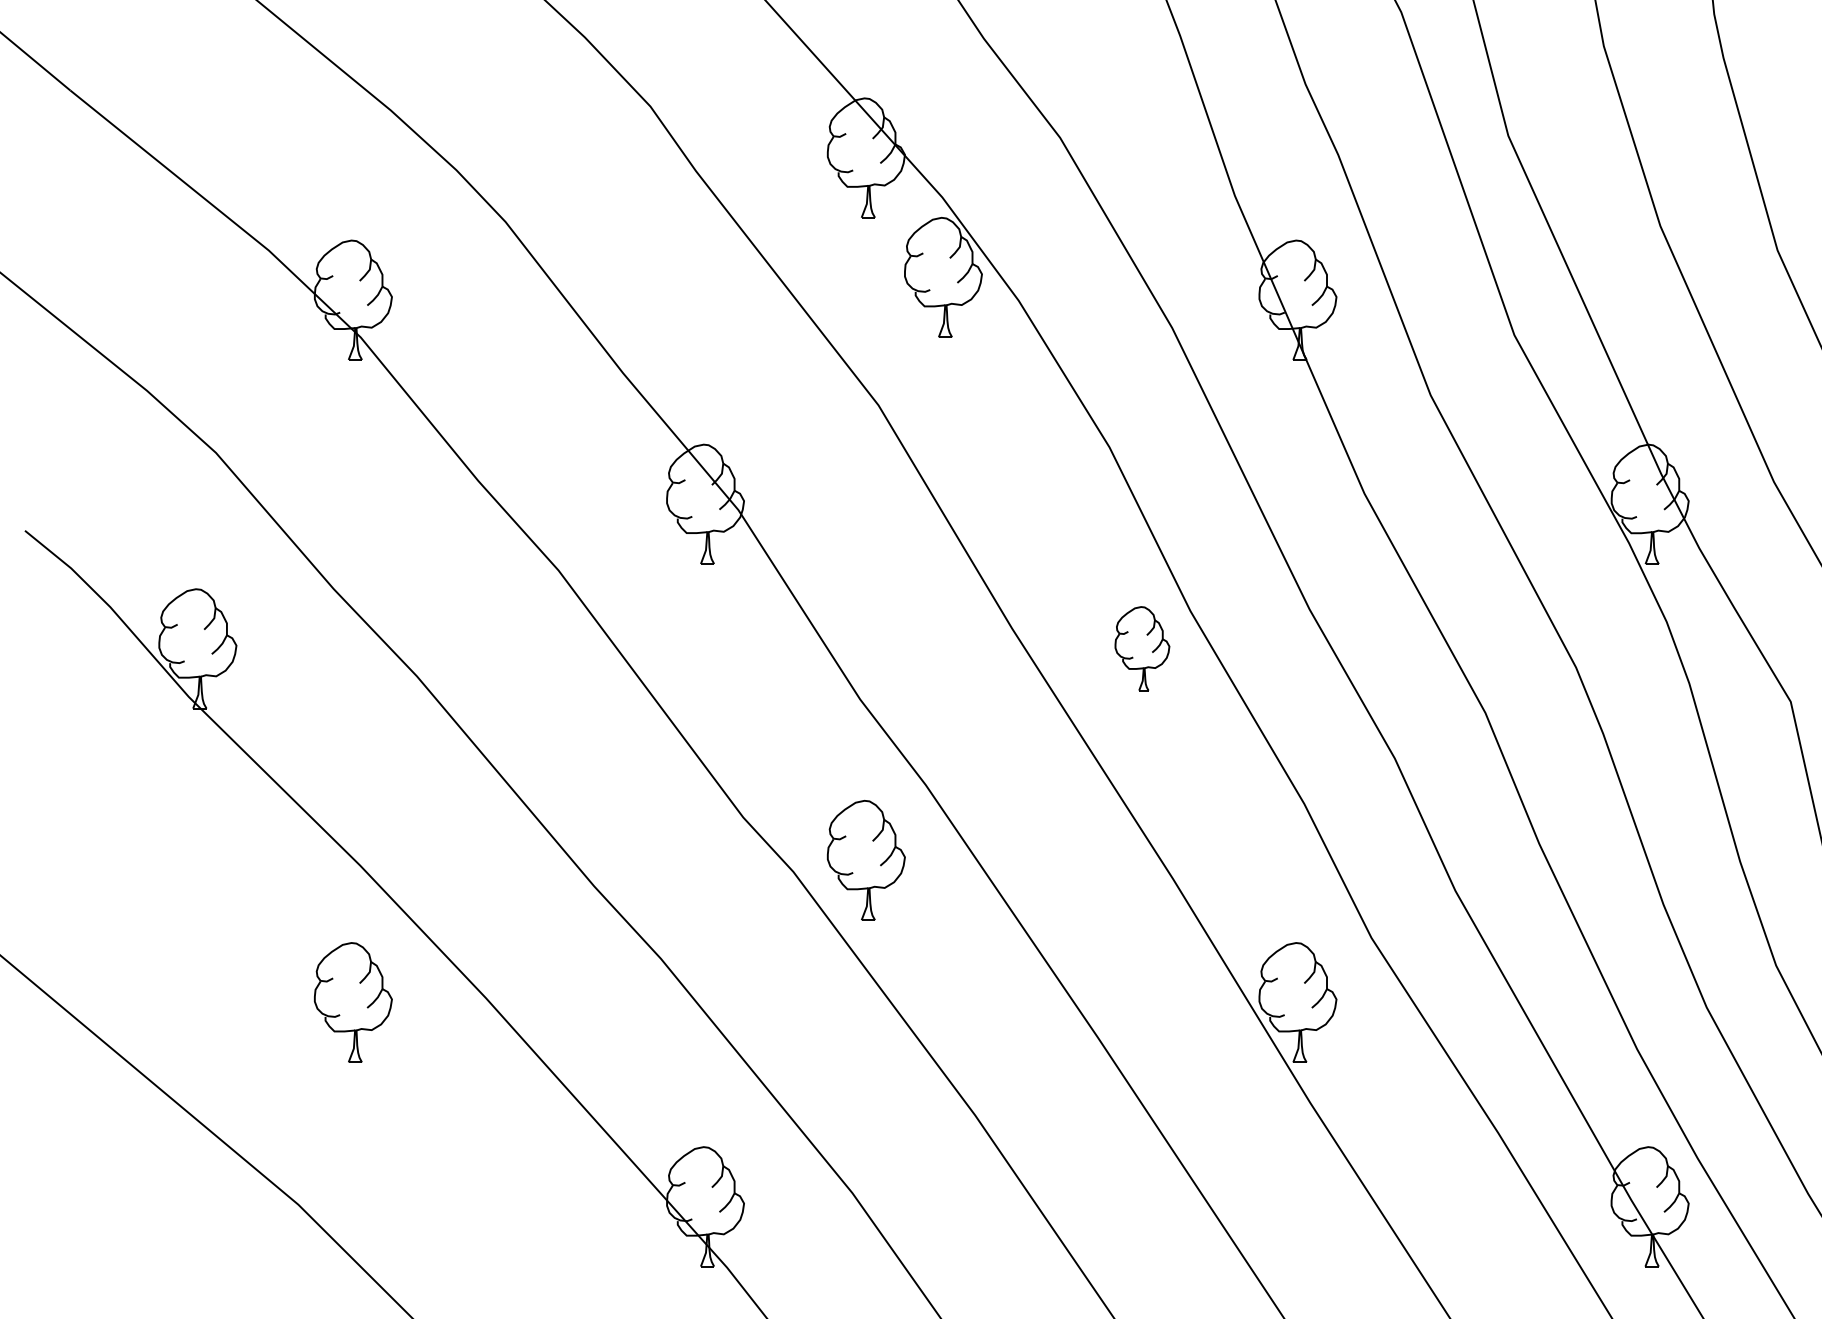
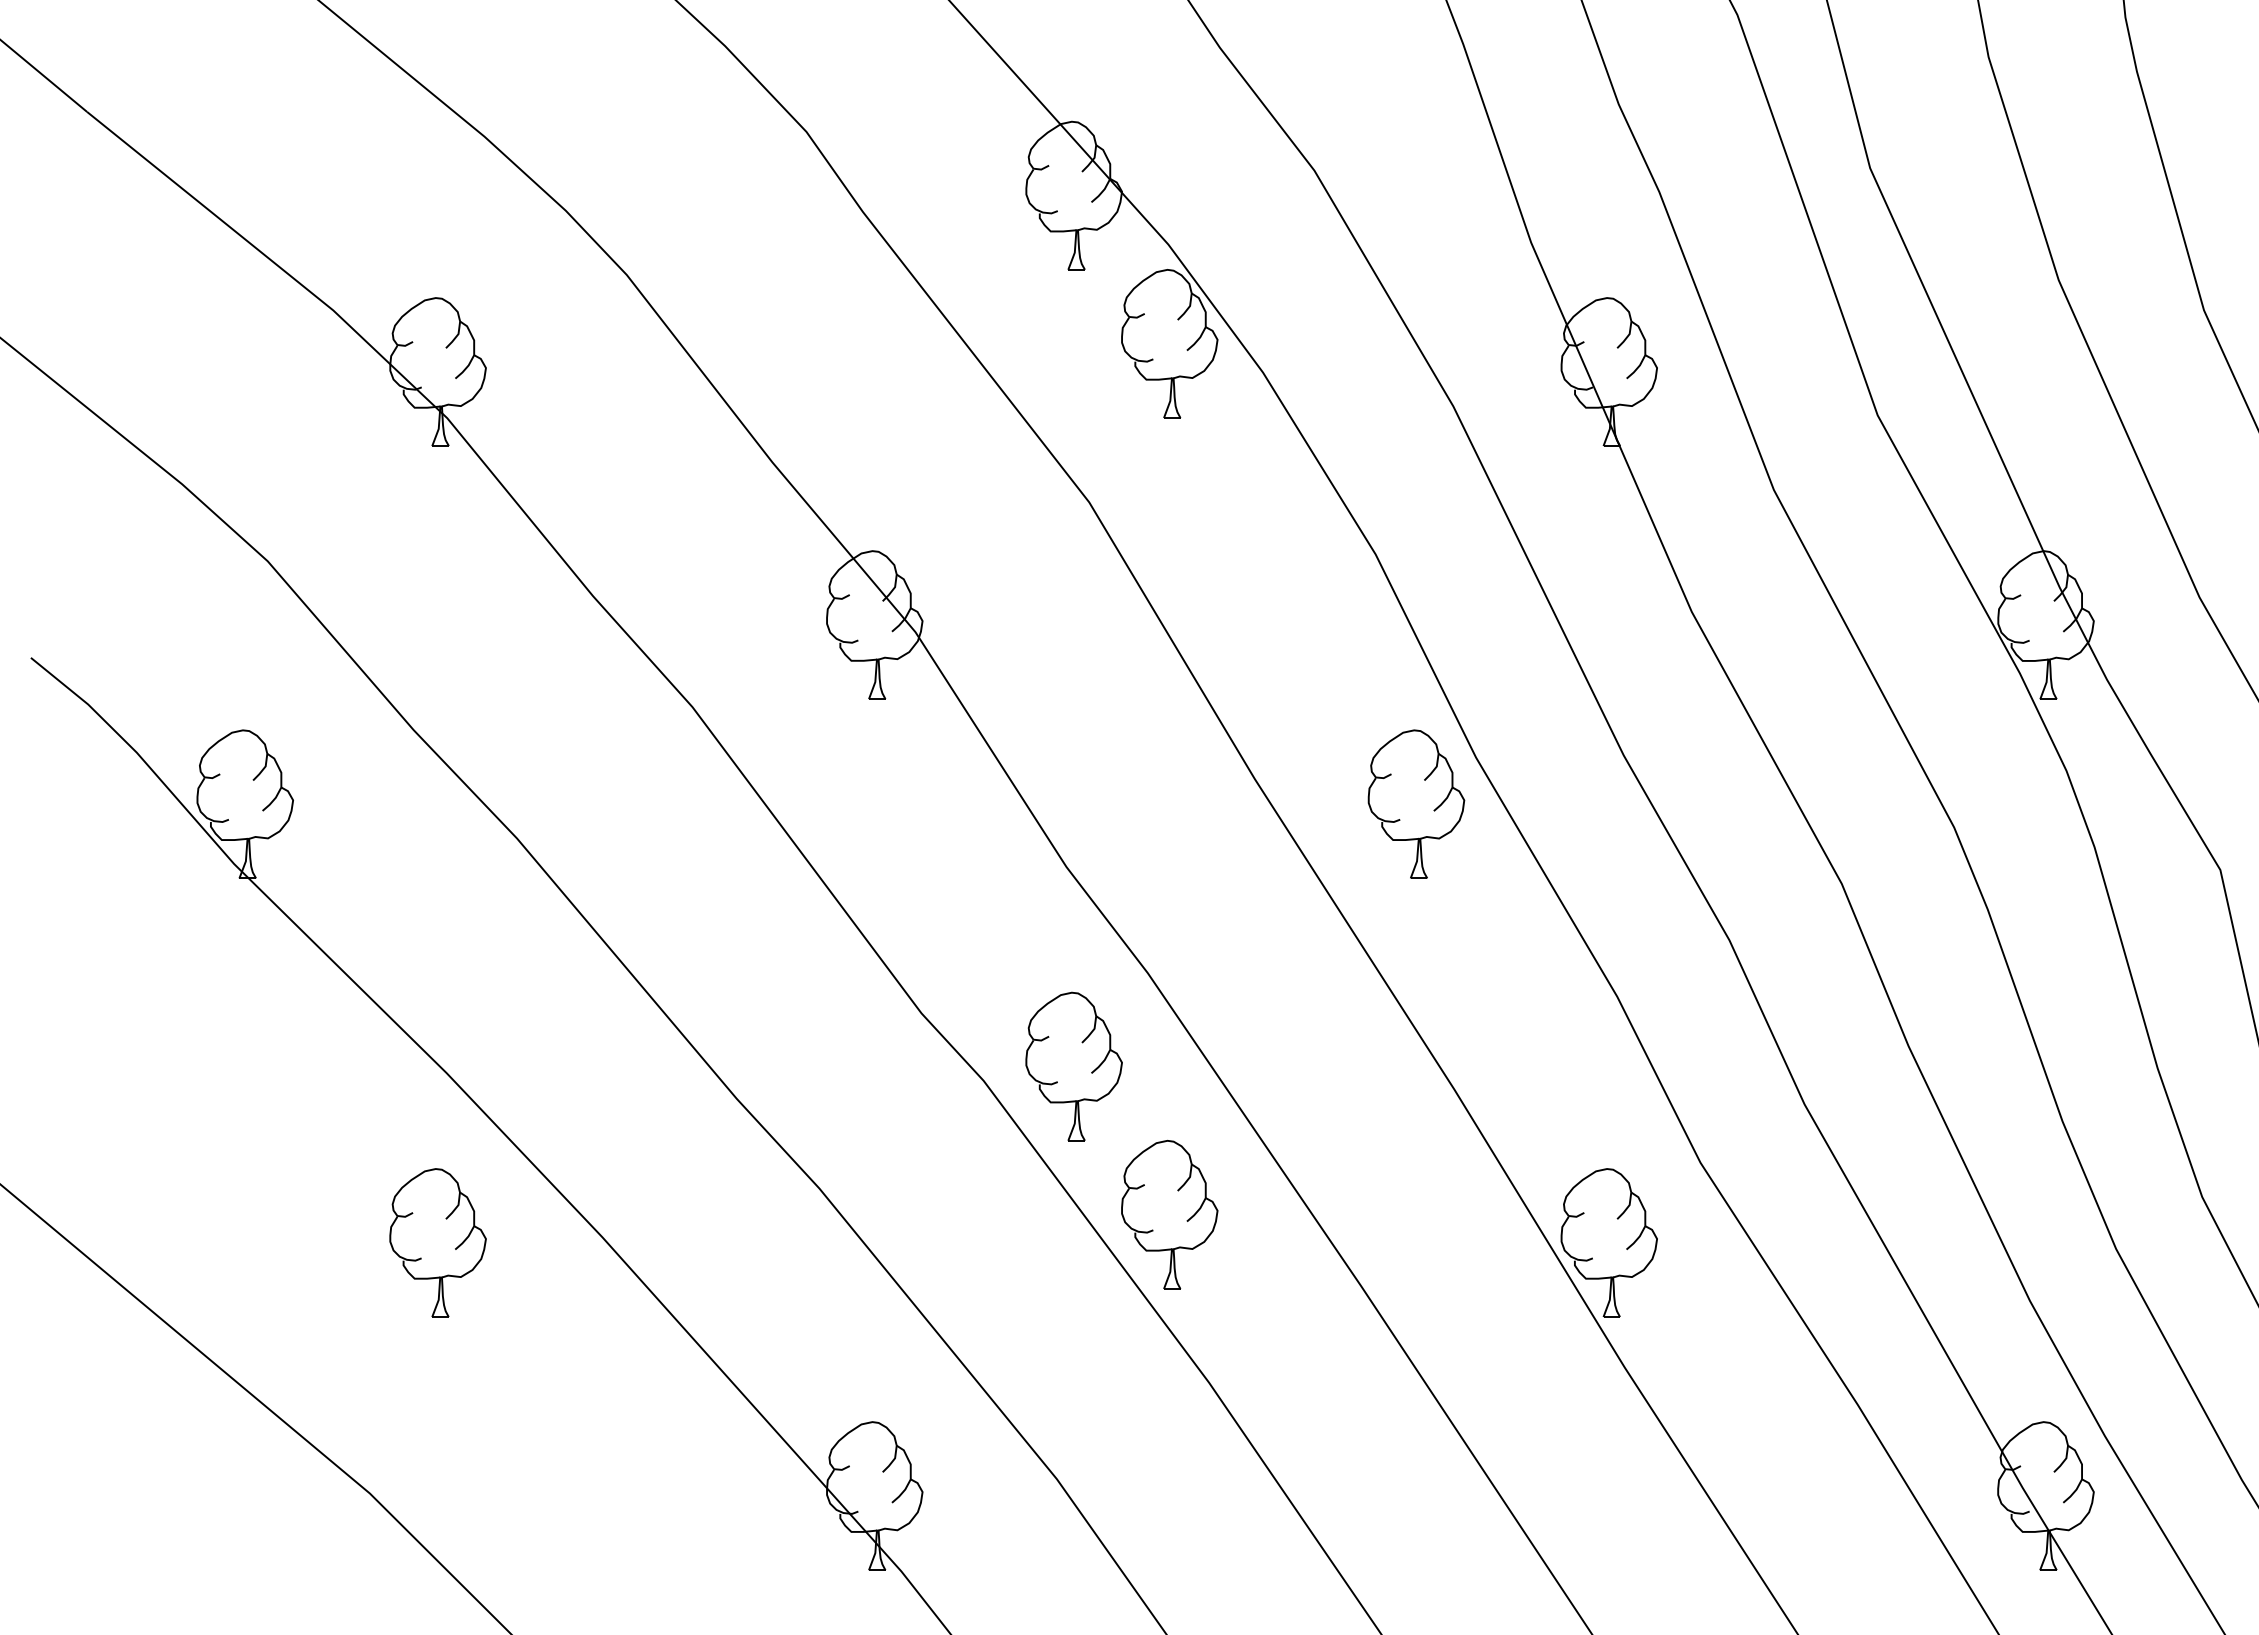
part: (1142, 648) -> (1416, 803), size x1.43
part: (943, 979) -> (1169, 1214), added

